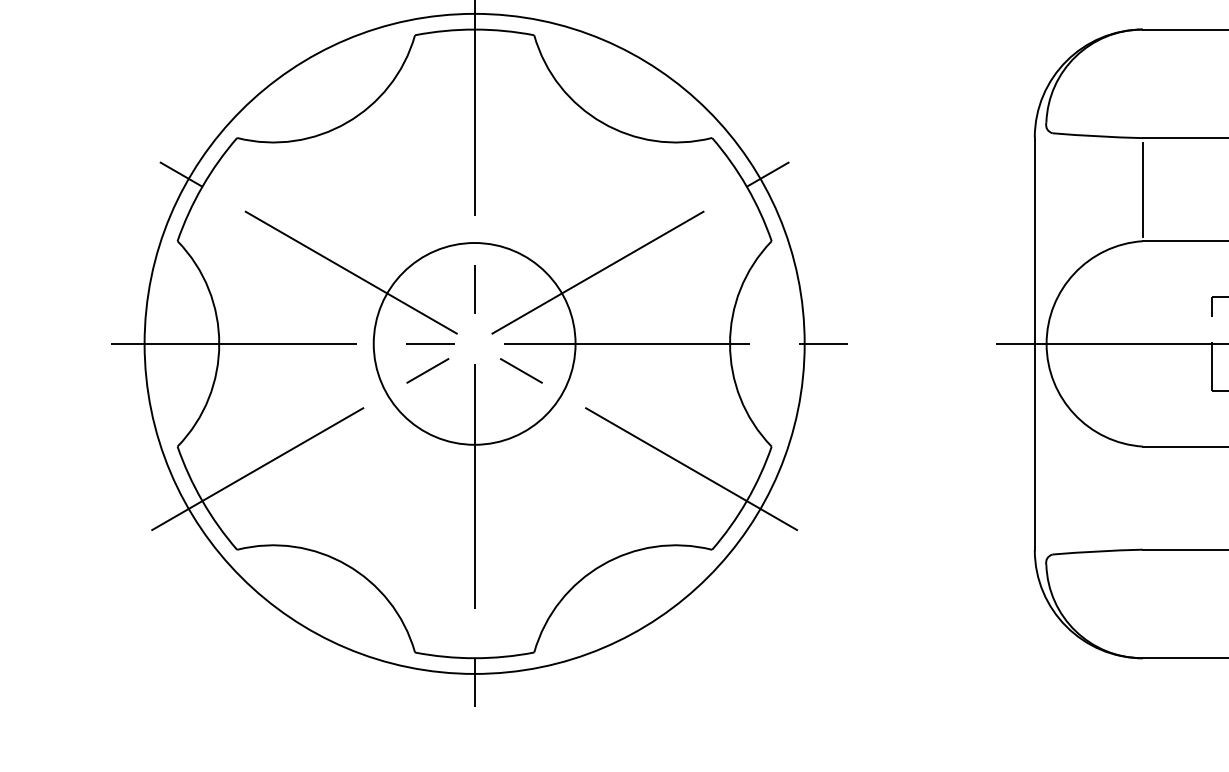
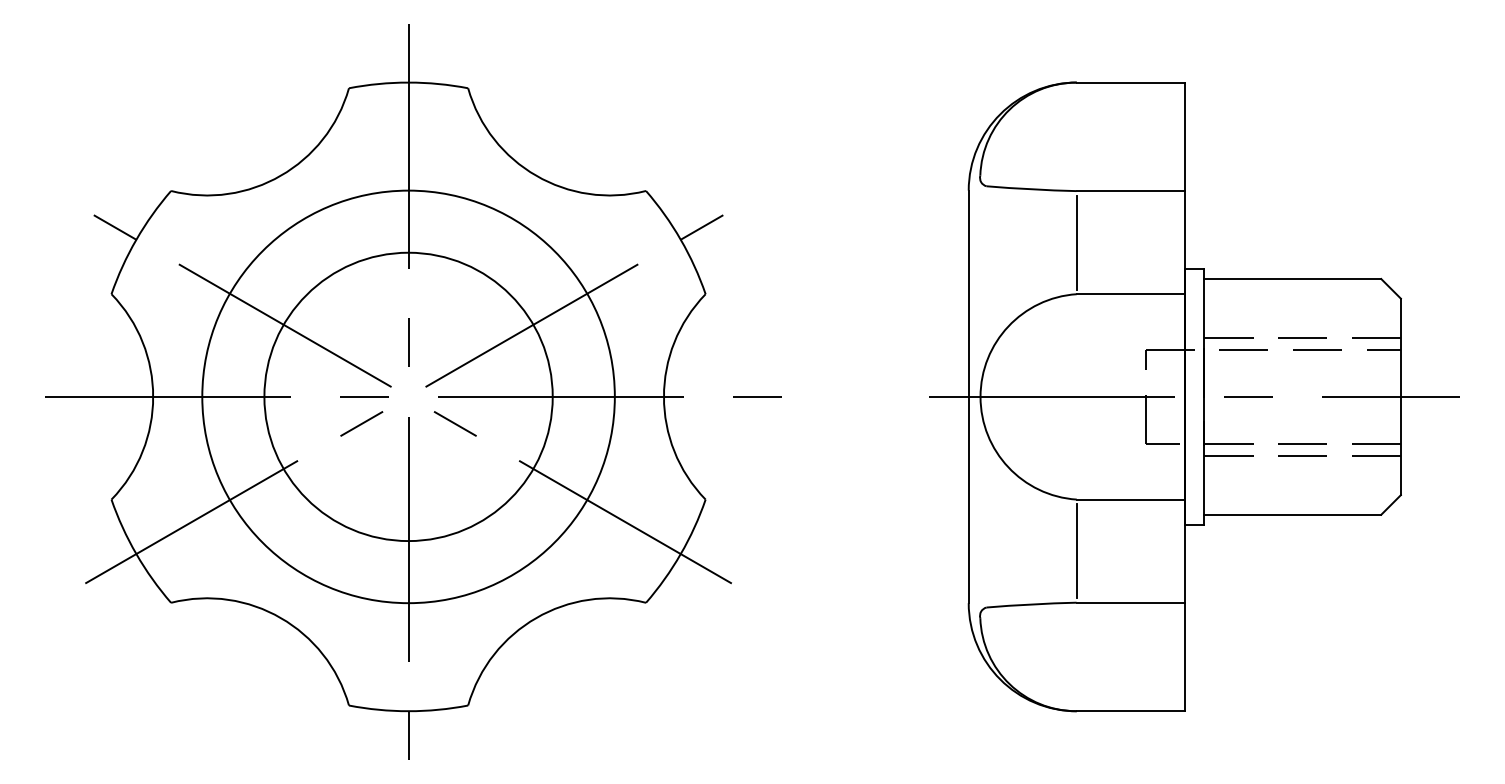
circle: (474, 343) -> (408, 396), size x0.62
circle: (474, 343) -> (408, 396), size x1.43
line: (1142, 497) -> (1076, 550), added

